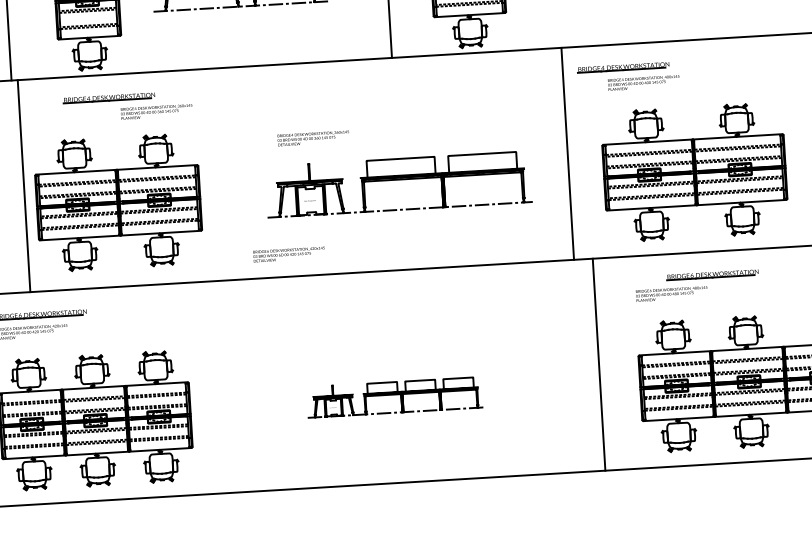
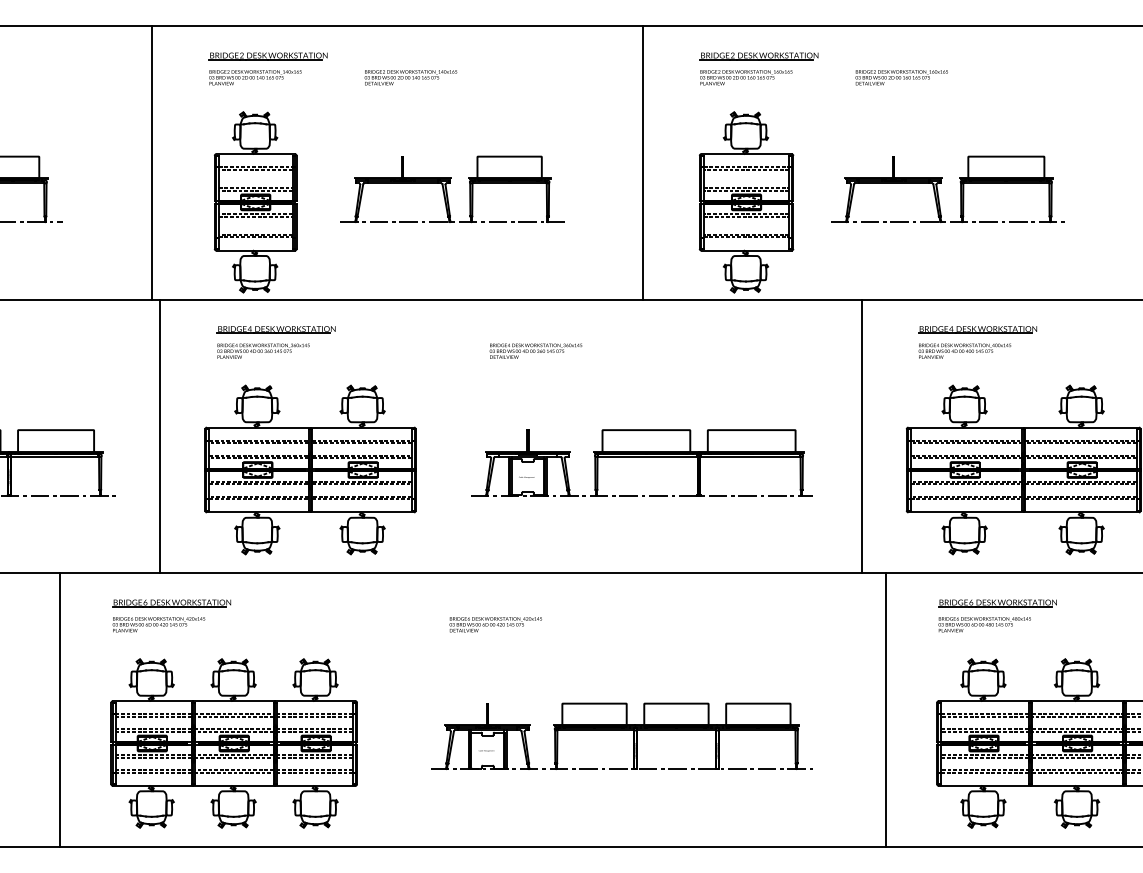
part: (623, 67) -> (977, 329), moved
text: (156, 111) -> (263, 350), moved
text: (313, 137) -> (535, 350), moved
part: (118, 202) -> (310, 469), moved
text: (288, 254) -> (495, 624), moved
part: (712, 275) -> (997, 603), moved
part: (395, 397) -> (621, 736), size x1.67

